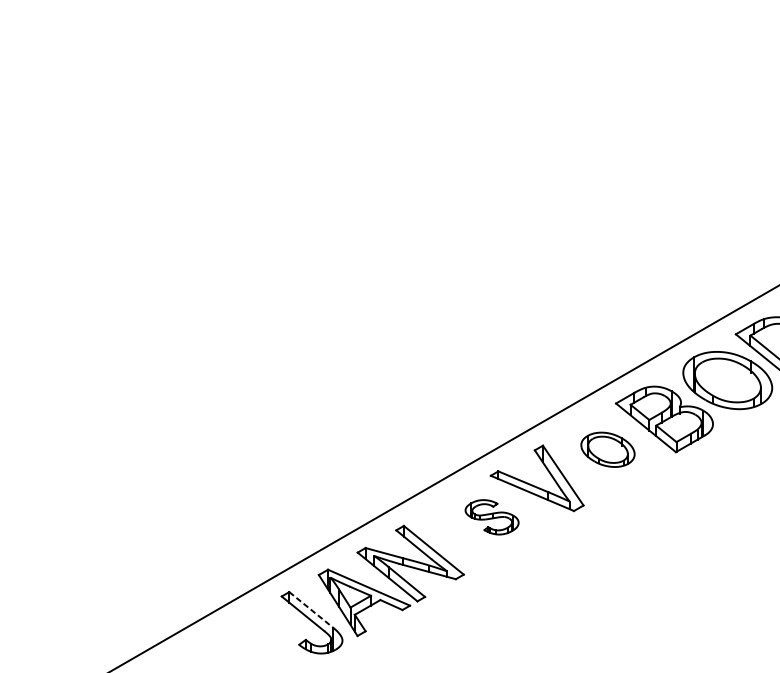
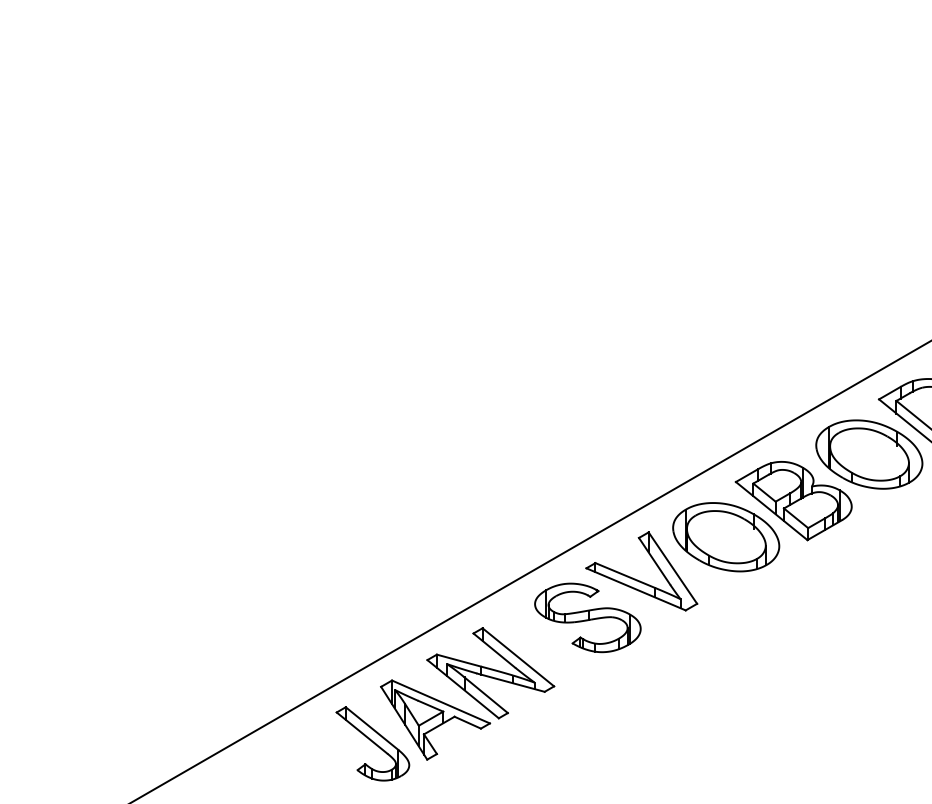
part: (608, 449) -> (726, 537), size x1.67
part: (491, 516) -> (587, 617), size x1.67
line: (311, 609) -> (372, 728), dashed -> solid

